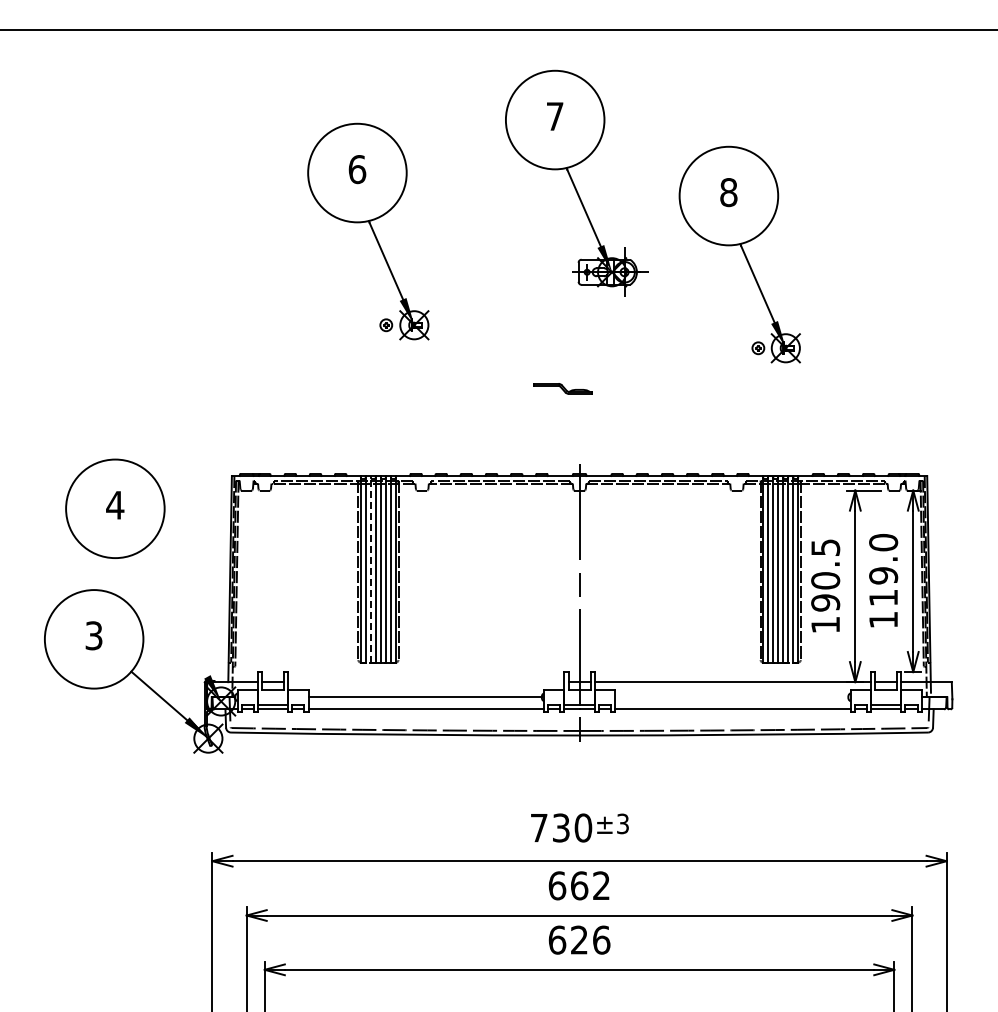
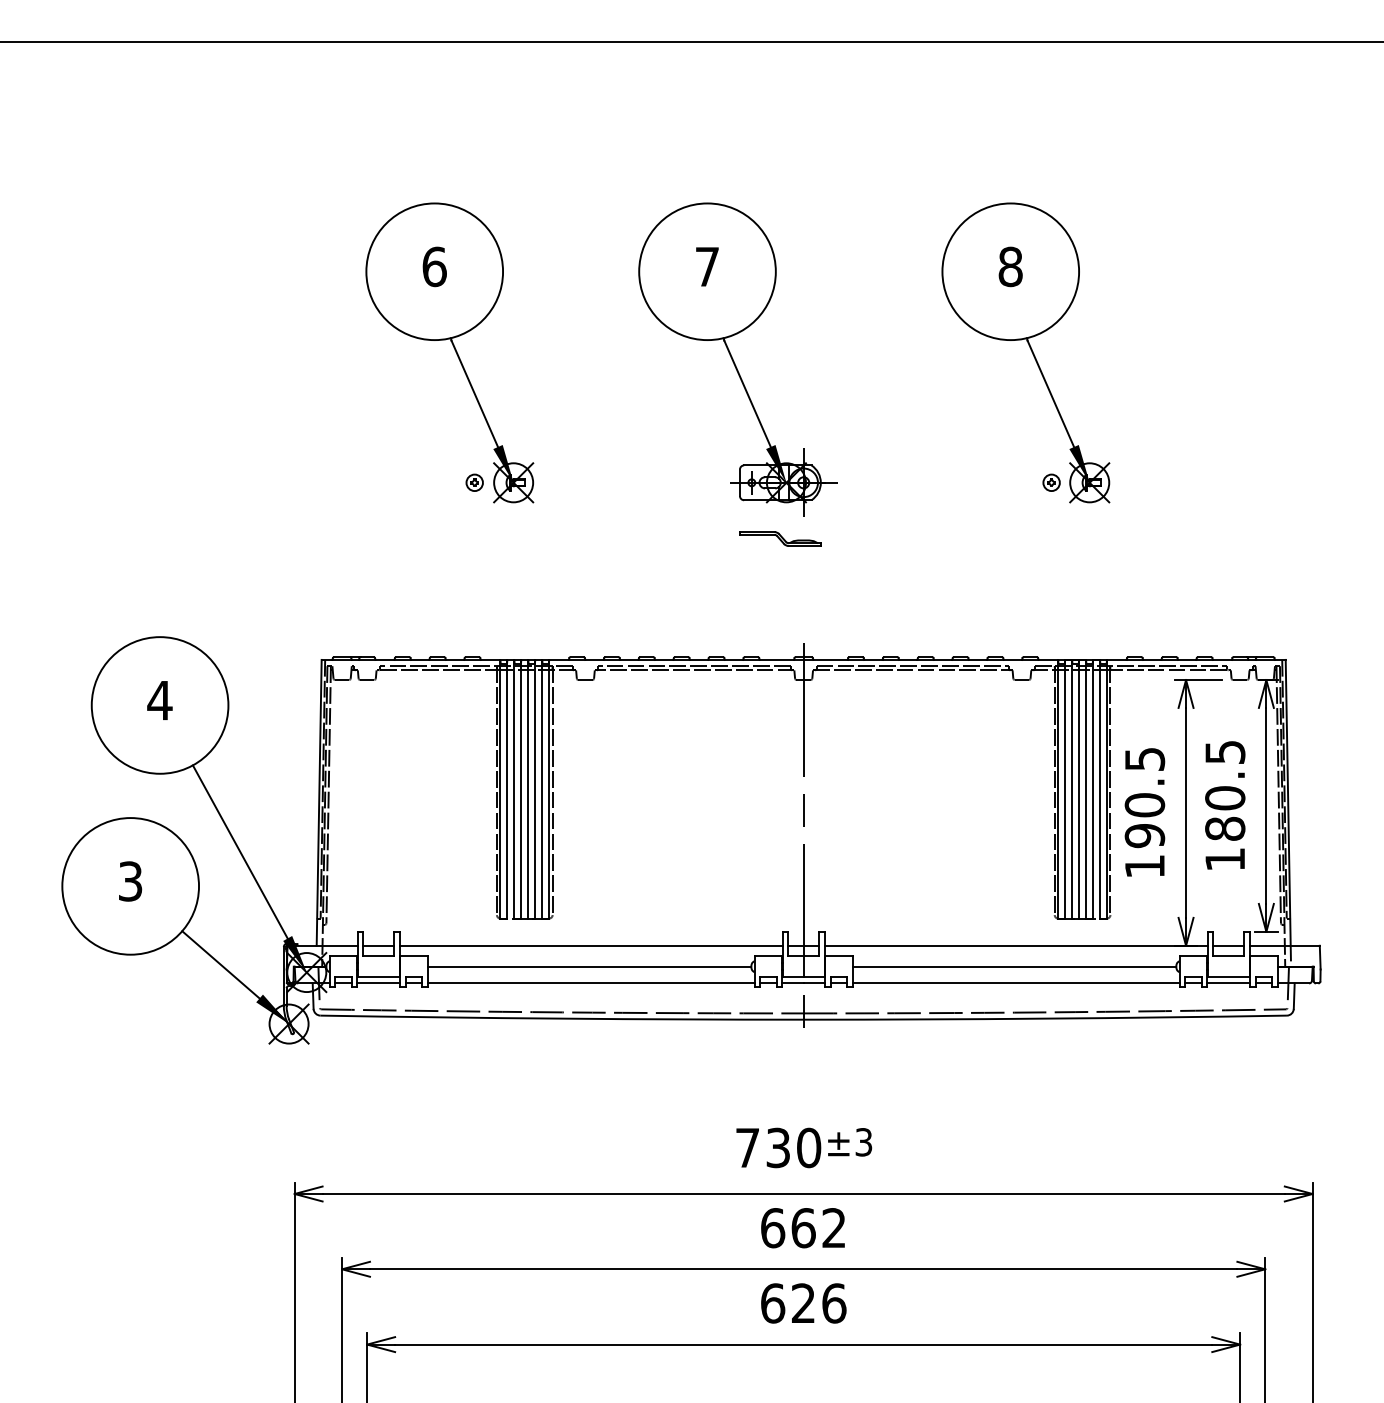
part: (576, 182) -> (737, 358), moved
part: (368, 231) -> (450, 352), moved
line: (370, 568) -> (513, 788), dashed -> solid
text: (883, 570) -> (1225, 790), 119.0 -> 180.5
line: (173, 614) -> (240, 851), added
line: (426, 682) -> (591, 946), added
line: (731, 697) -> (1014, 967), added

